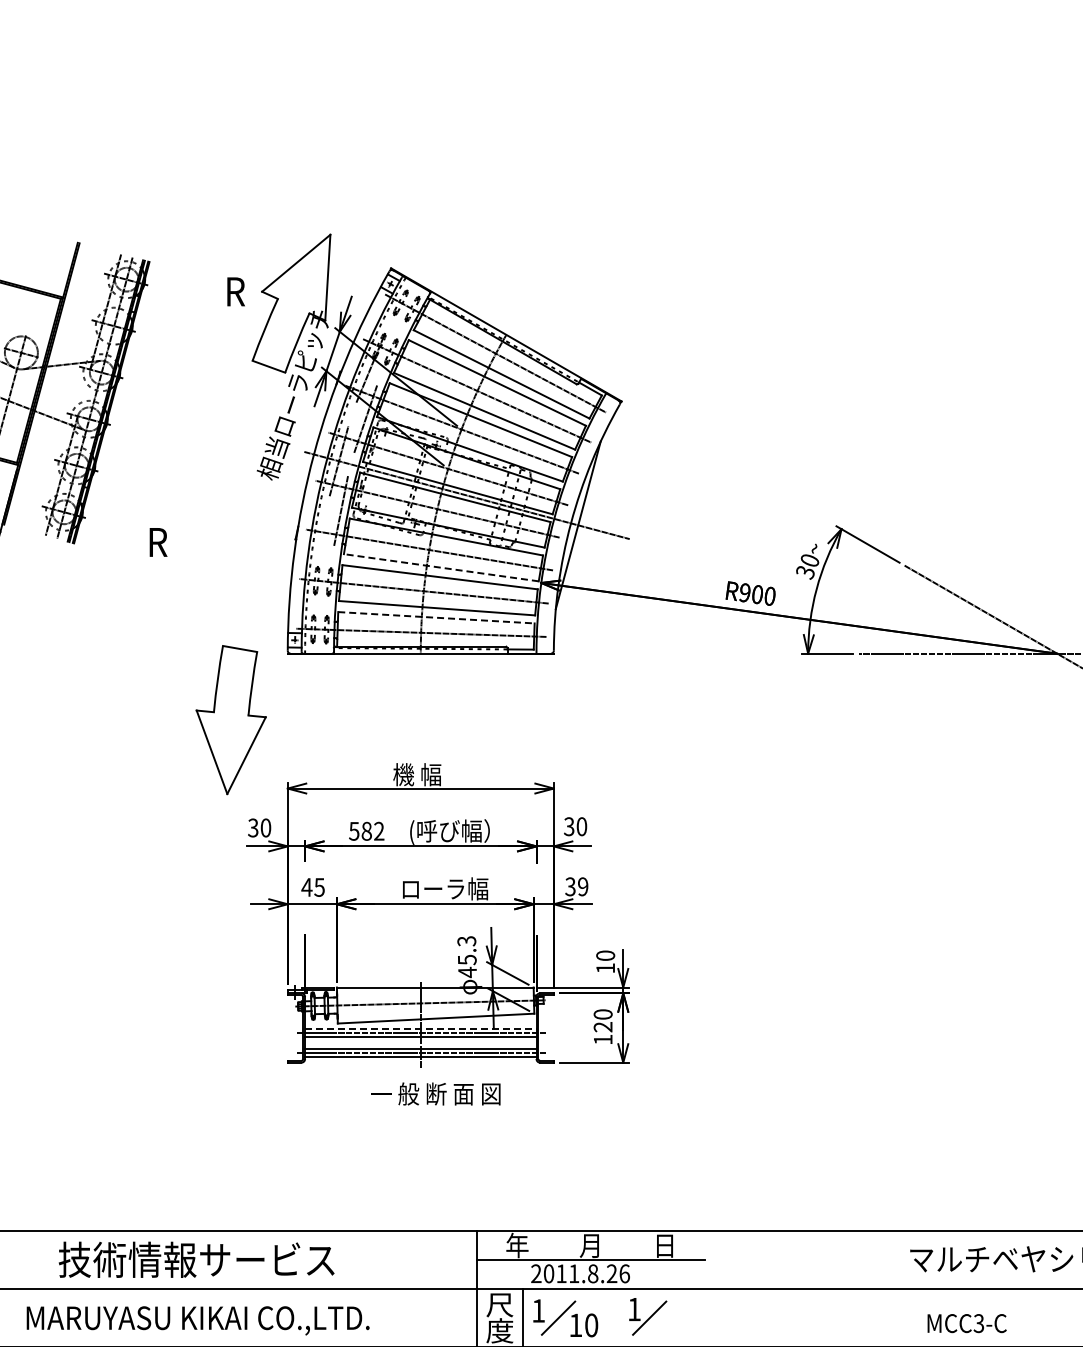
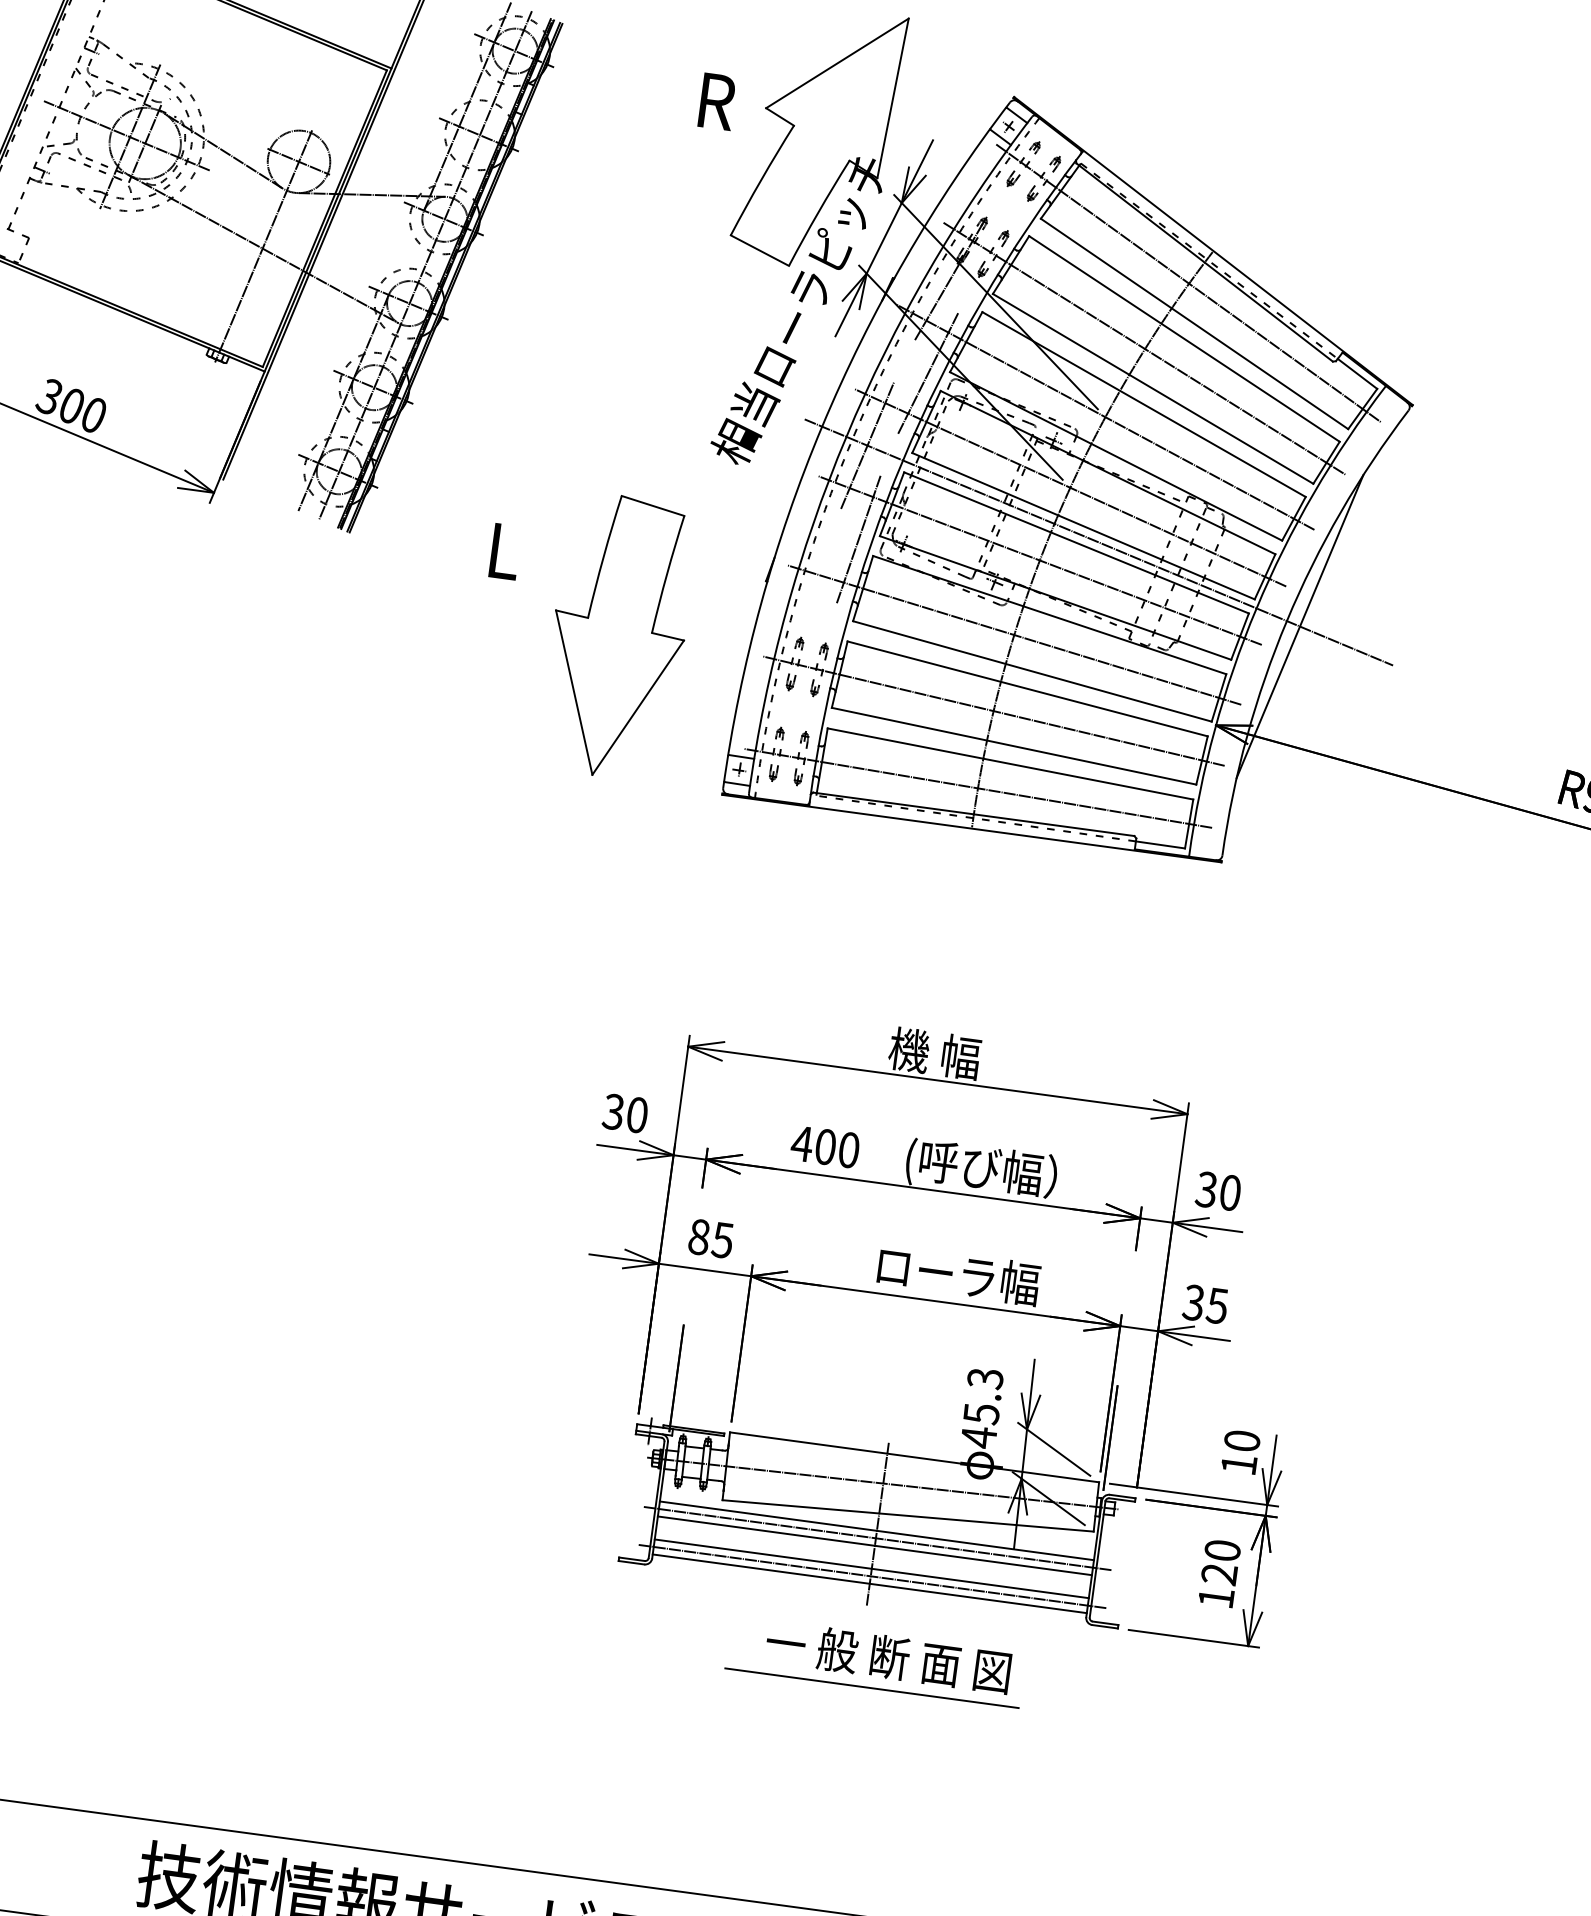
text: (158, 542) -> (508, 552), R -> L
line: (440, 567) -> (1030, 670), dashed -> solid
line: (436, 617) -> (1010, 763), dashed -> solid
part: (230, 720) -> (616, 637), moved
text: (366, 831) -> (825, 1147), 582 -> 400
text: (582, 886) -> (1216, 1305), 39 -> 35
text: (306, 887) -> (698, 1237), 45 -> 85
line: (420, 1028) -> (876, 1530), dashed -> solid
line: (429, 1111) -> (872, 1688), added

